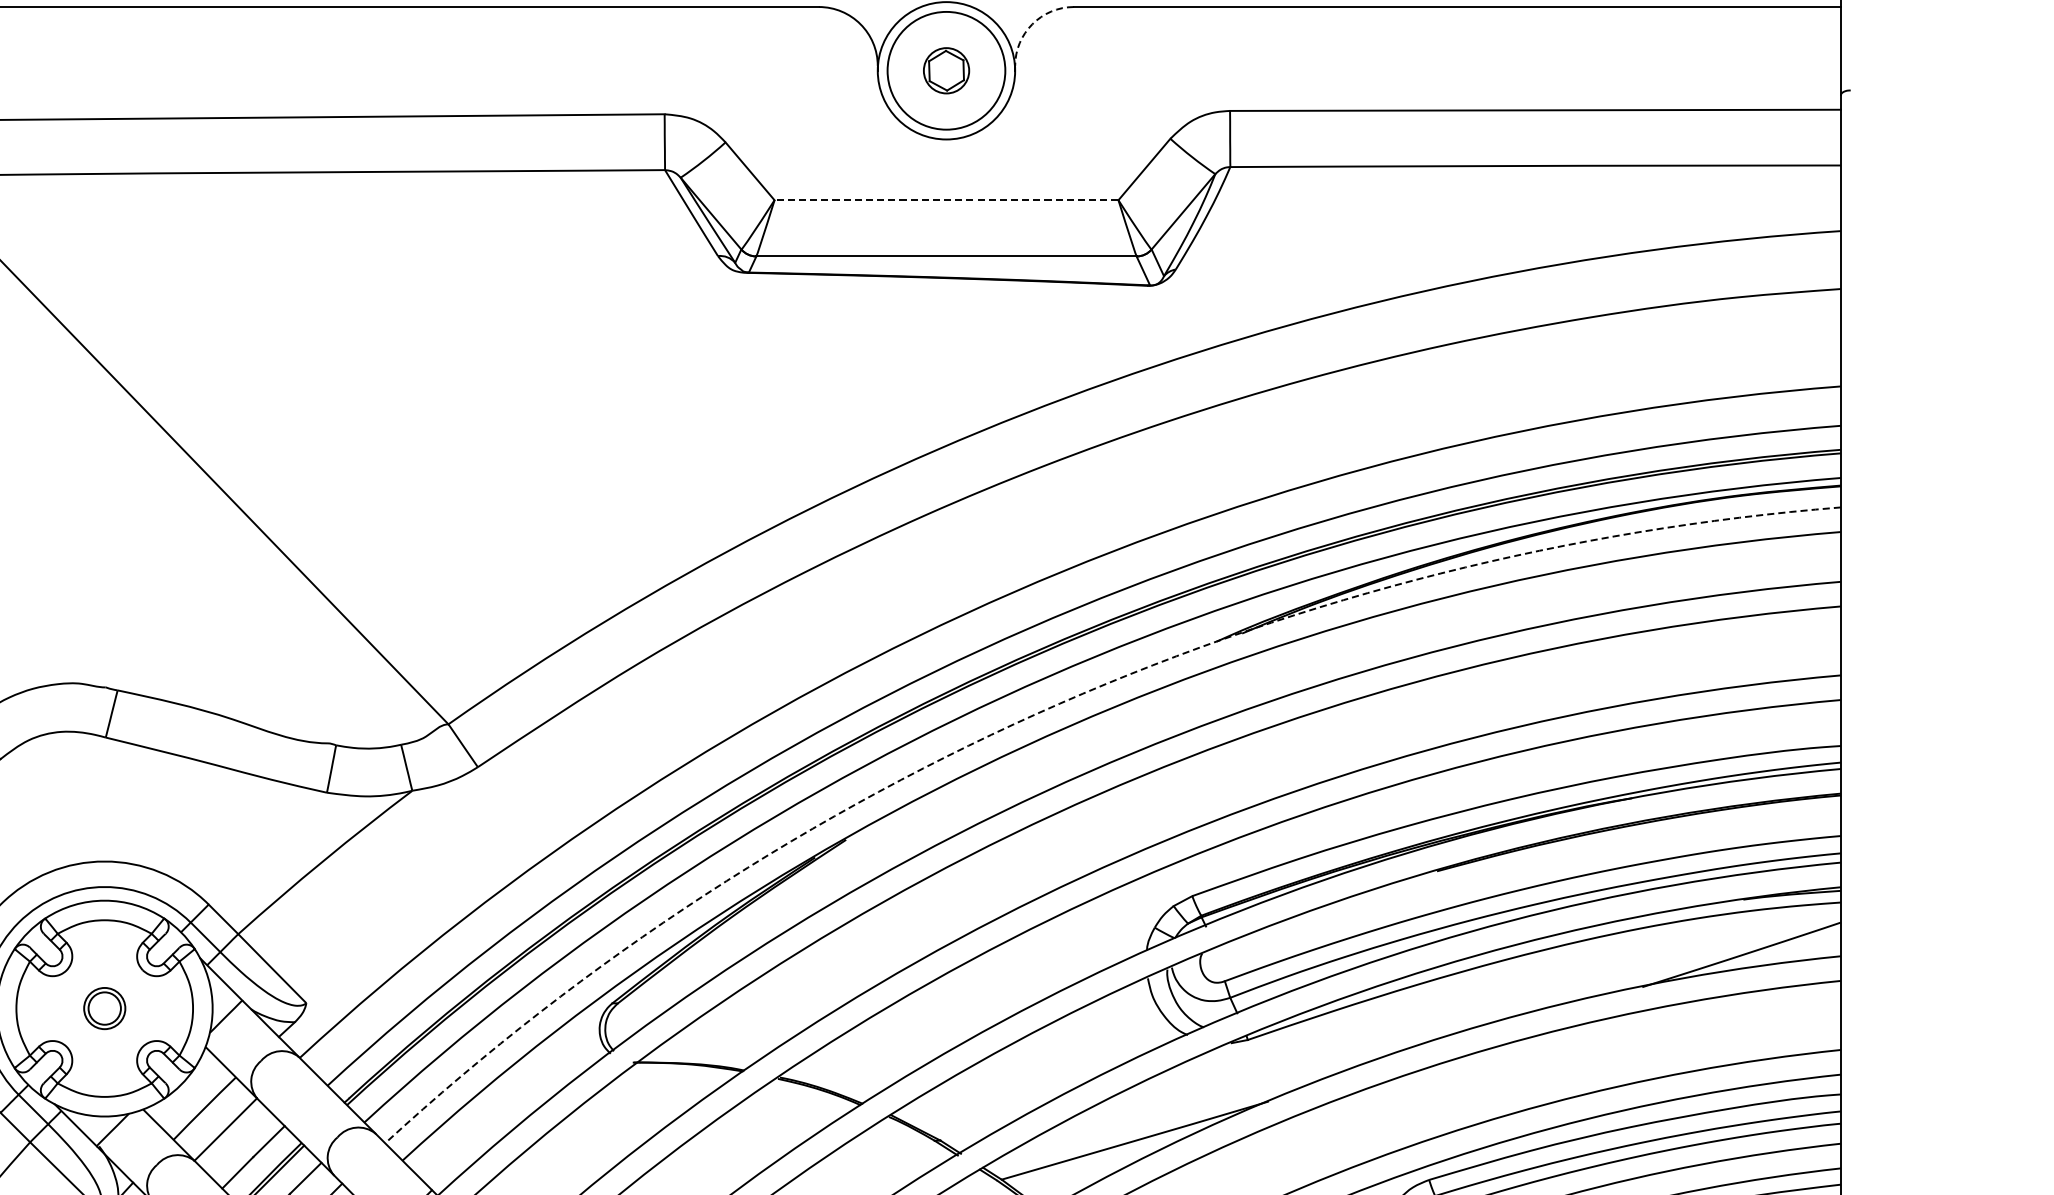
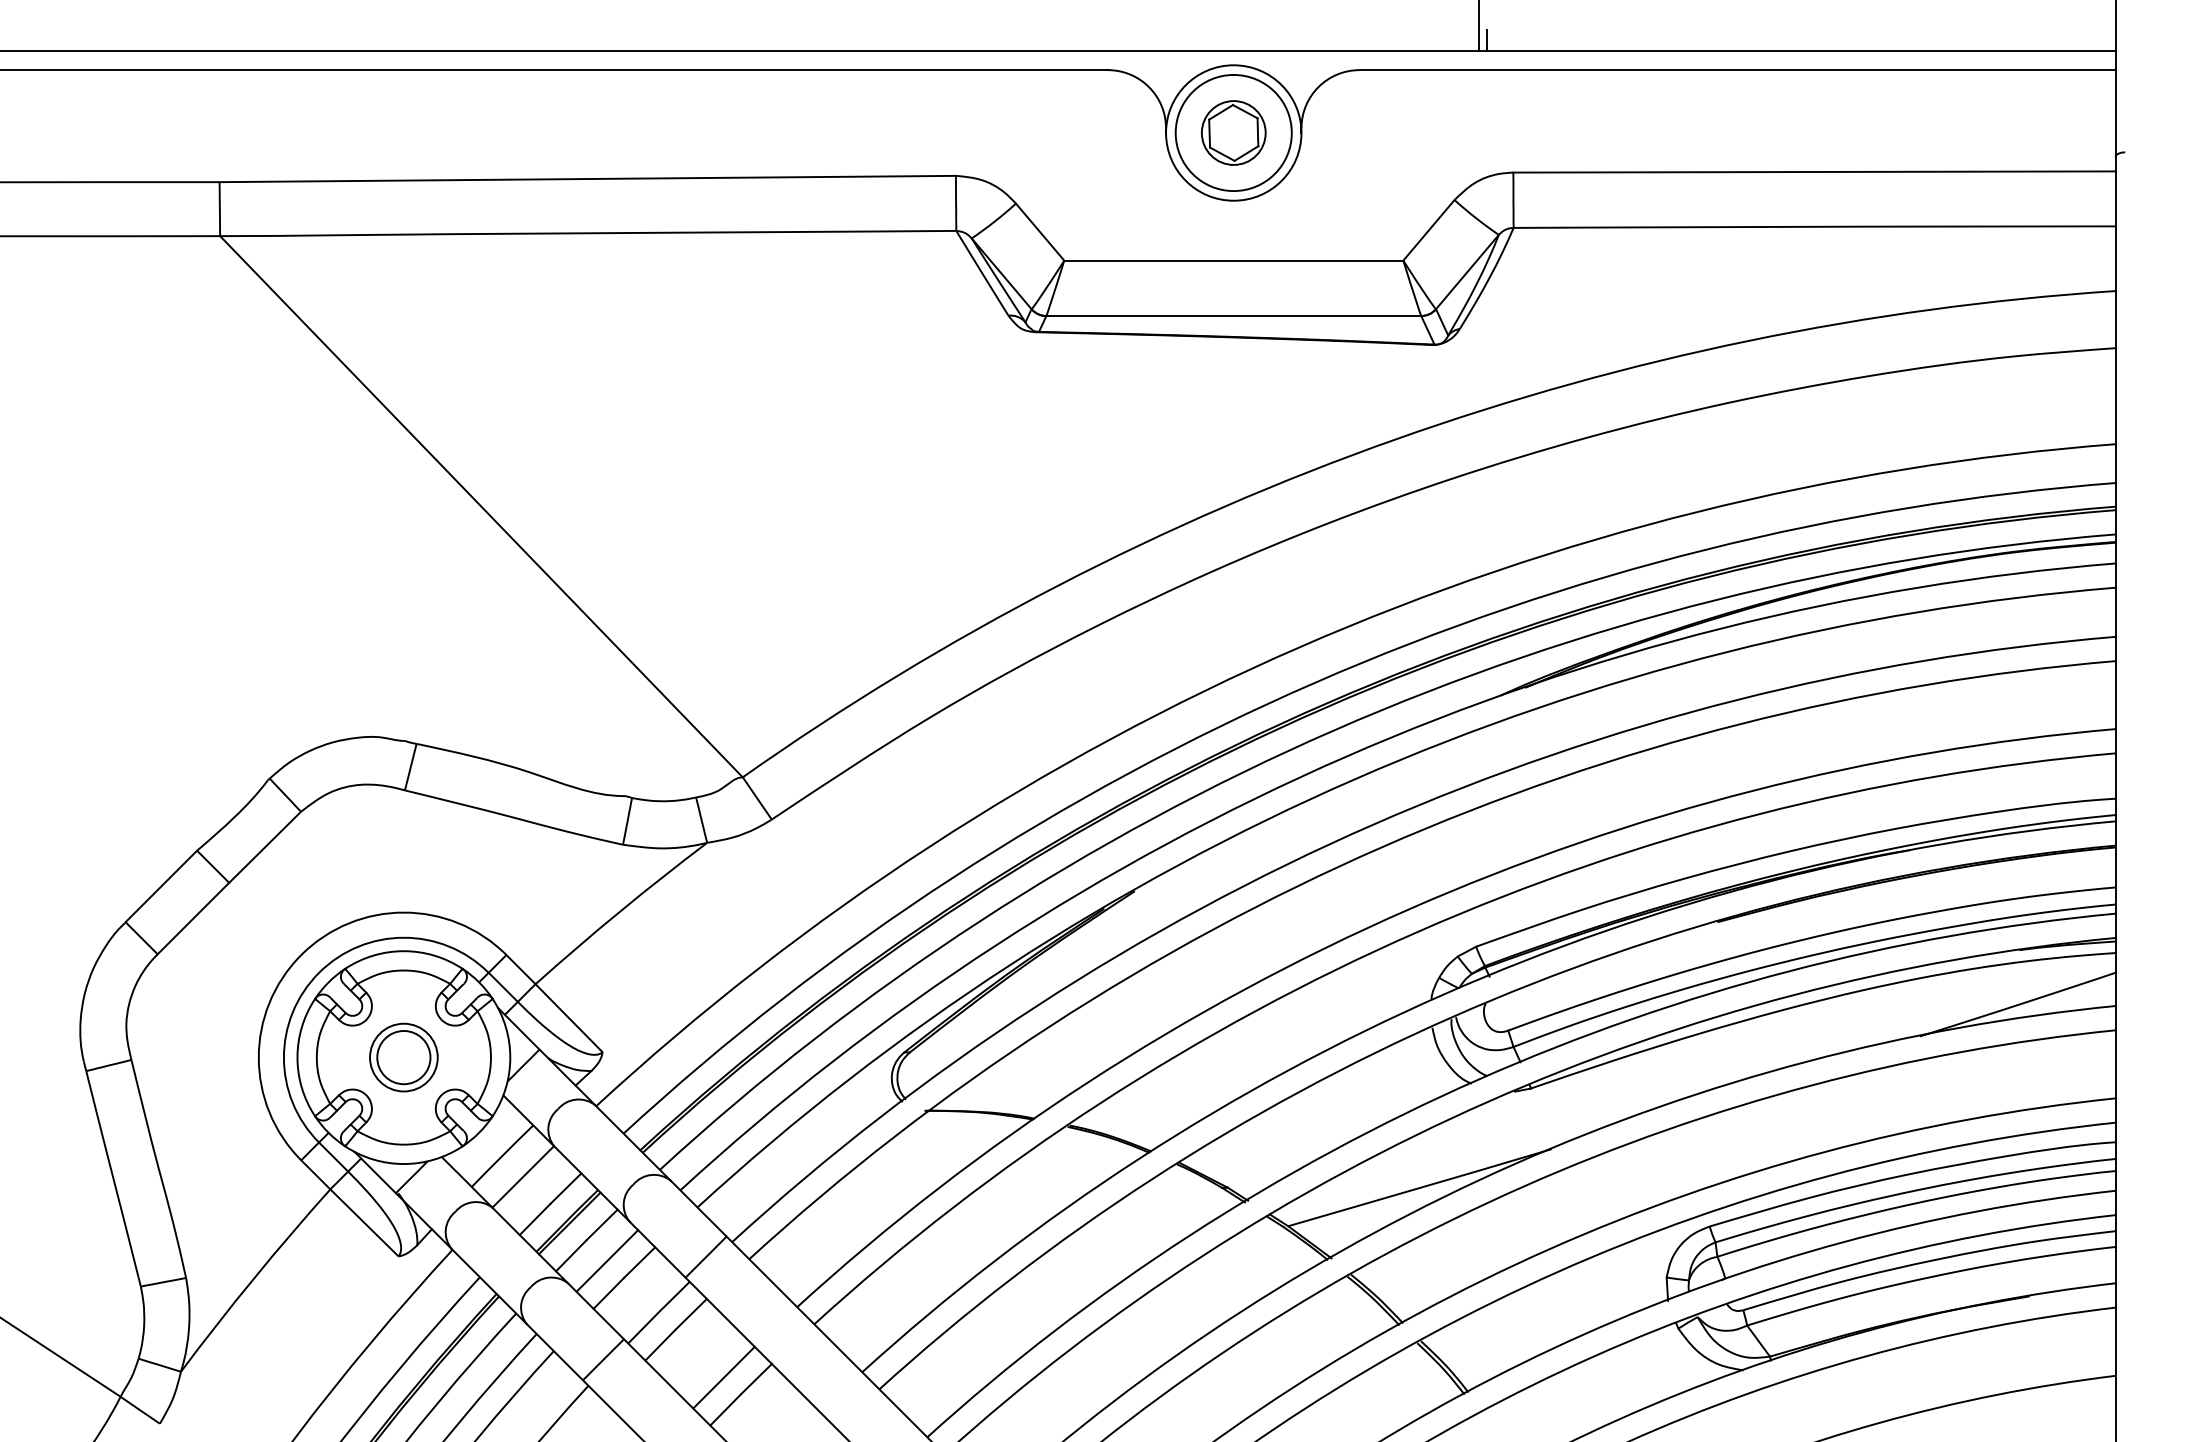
arc: (1032, 24) -> (1318, 87), dashed -> solid
part: (946, 70) -> (1233, 132), size x1.43
line: (946, 200) -> (1233, 260), dashed -> solid
arc: (1059, 703) -> (1345, 756), dashed -> solid
part: (104, 1008) -> (403, 1057), size x1.67

